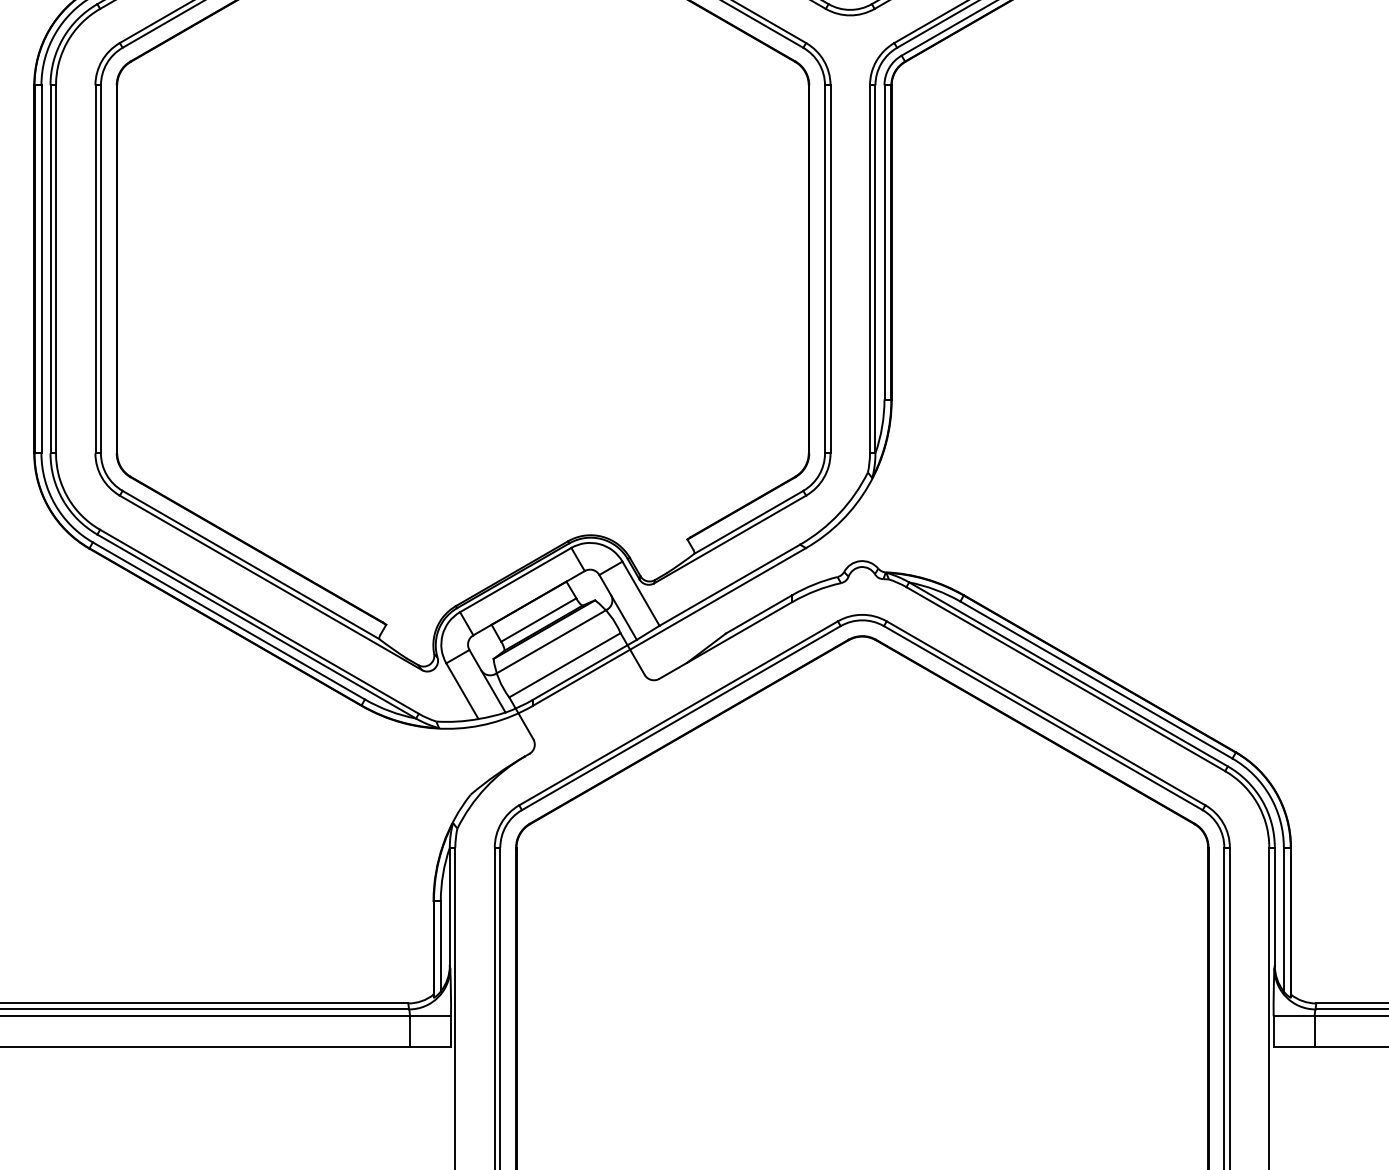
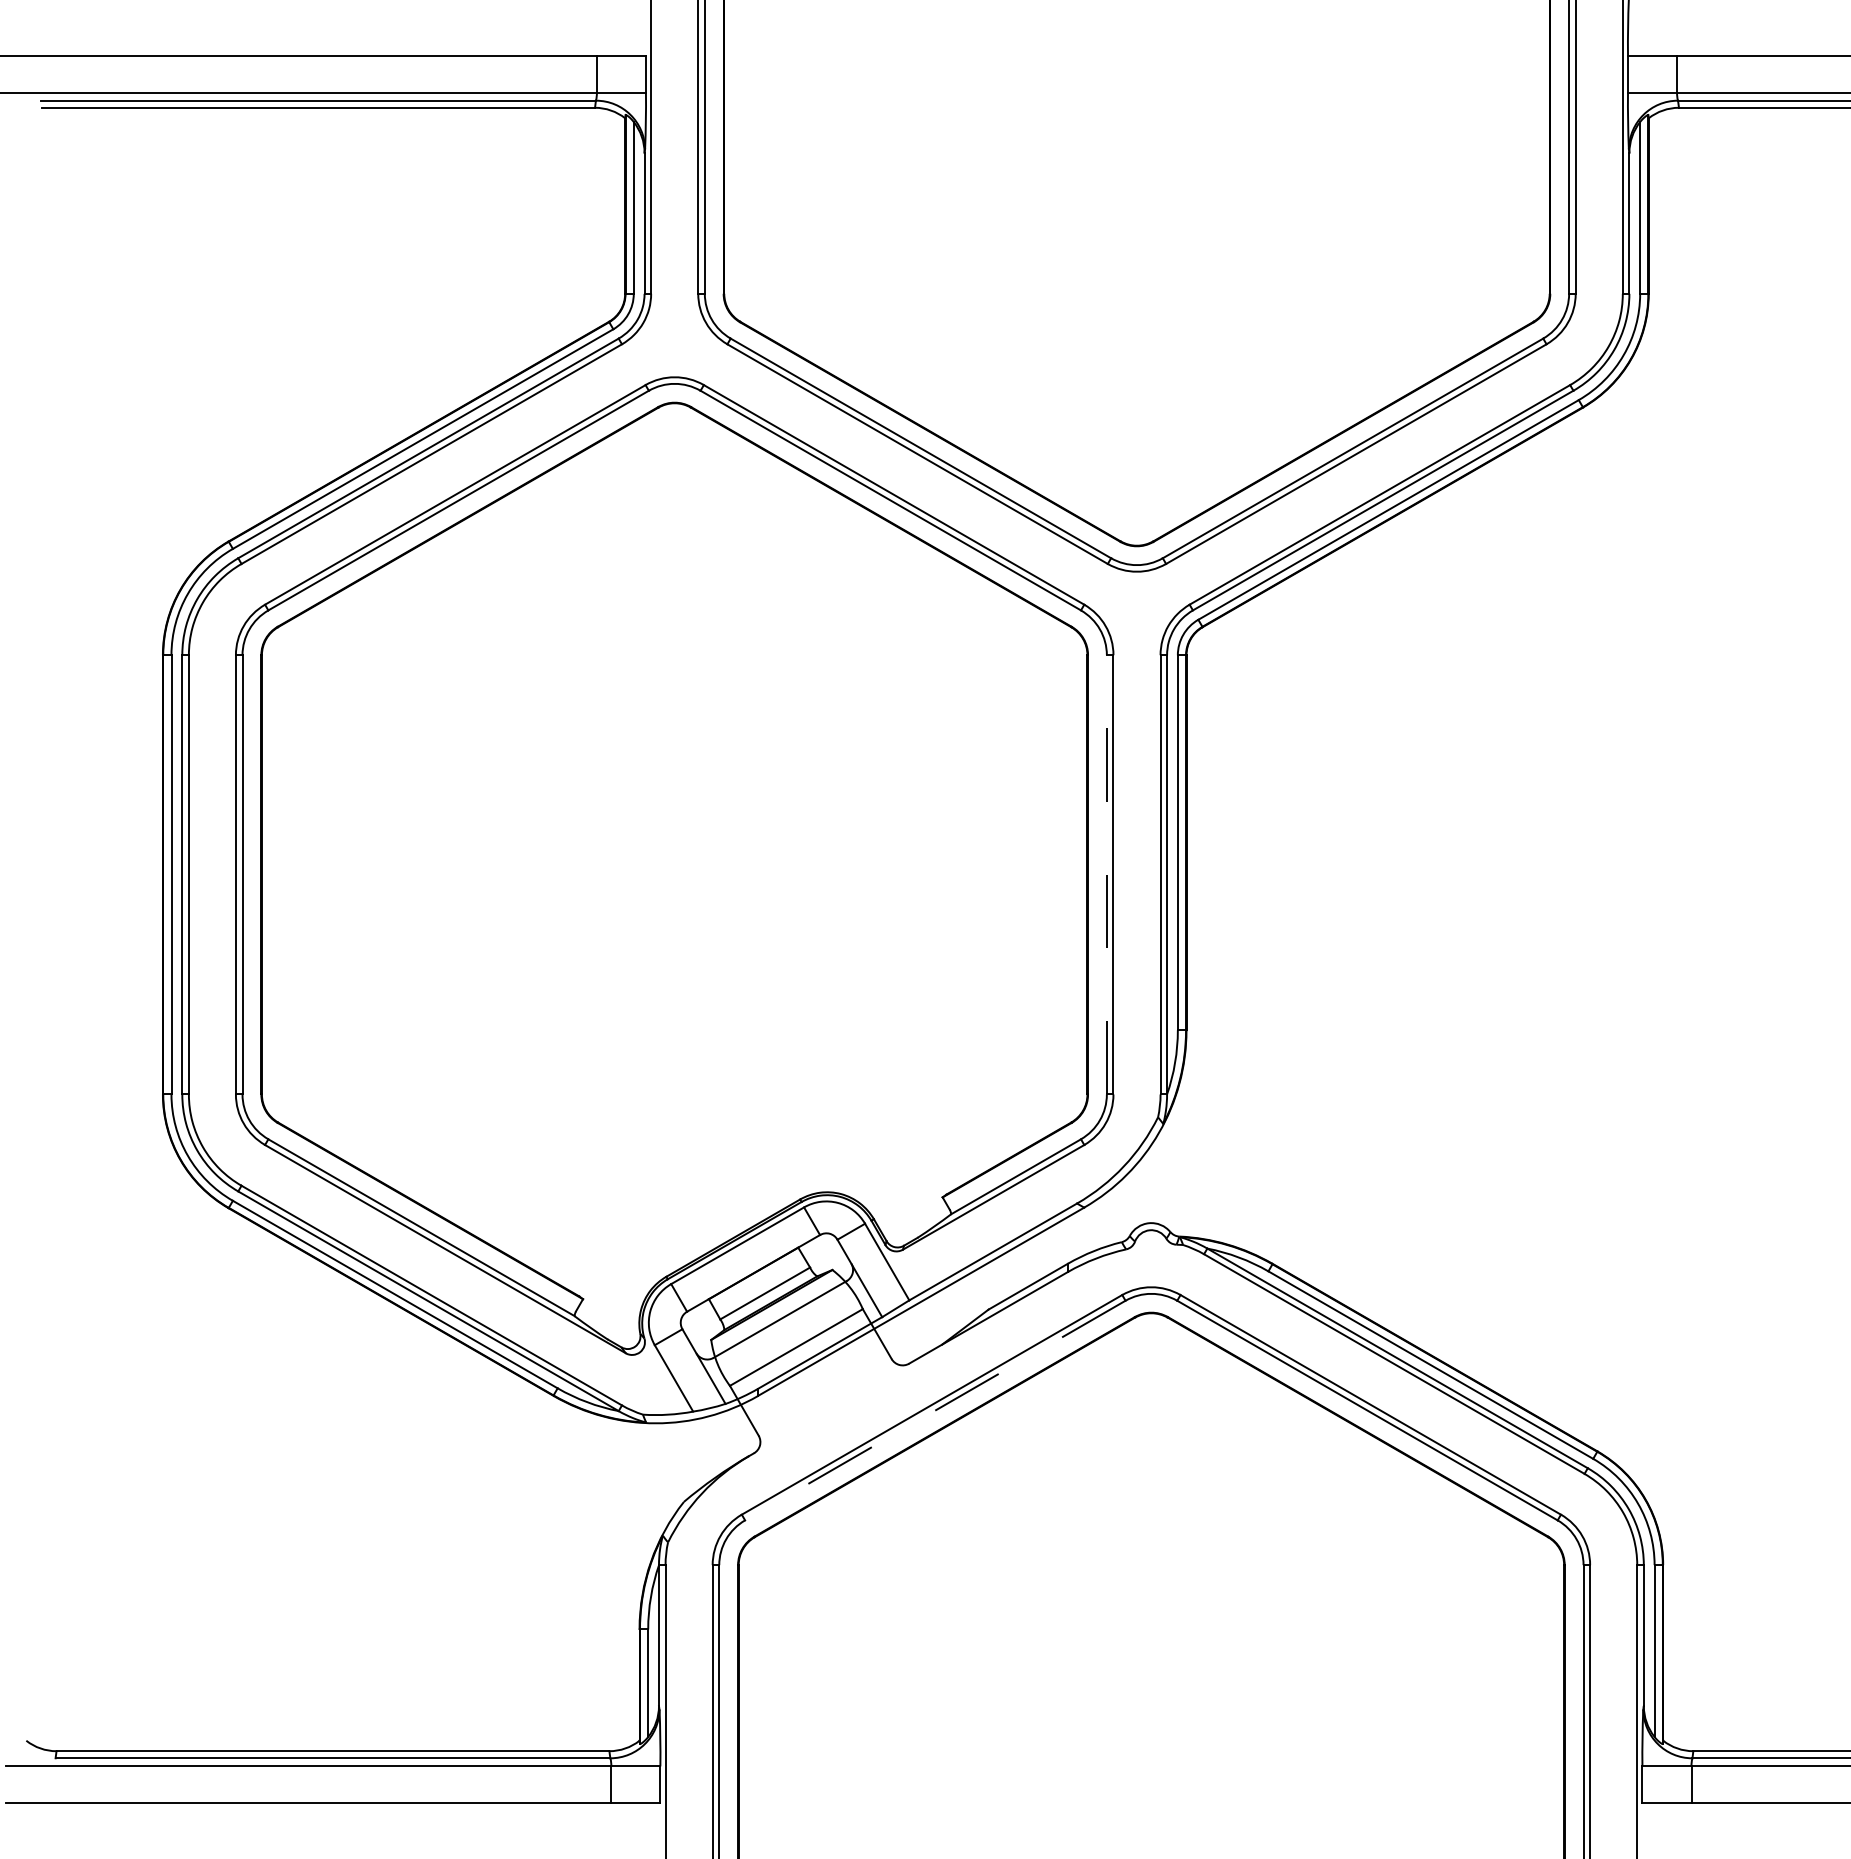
line: (824, 269) -> (1106, 874), solid -> dashed
line: (681, 718) -> (935, 1410), solid -> dashed

